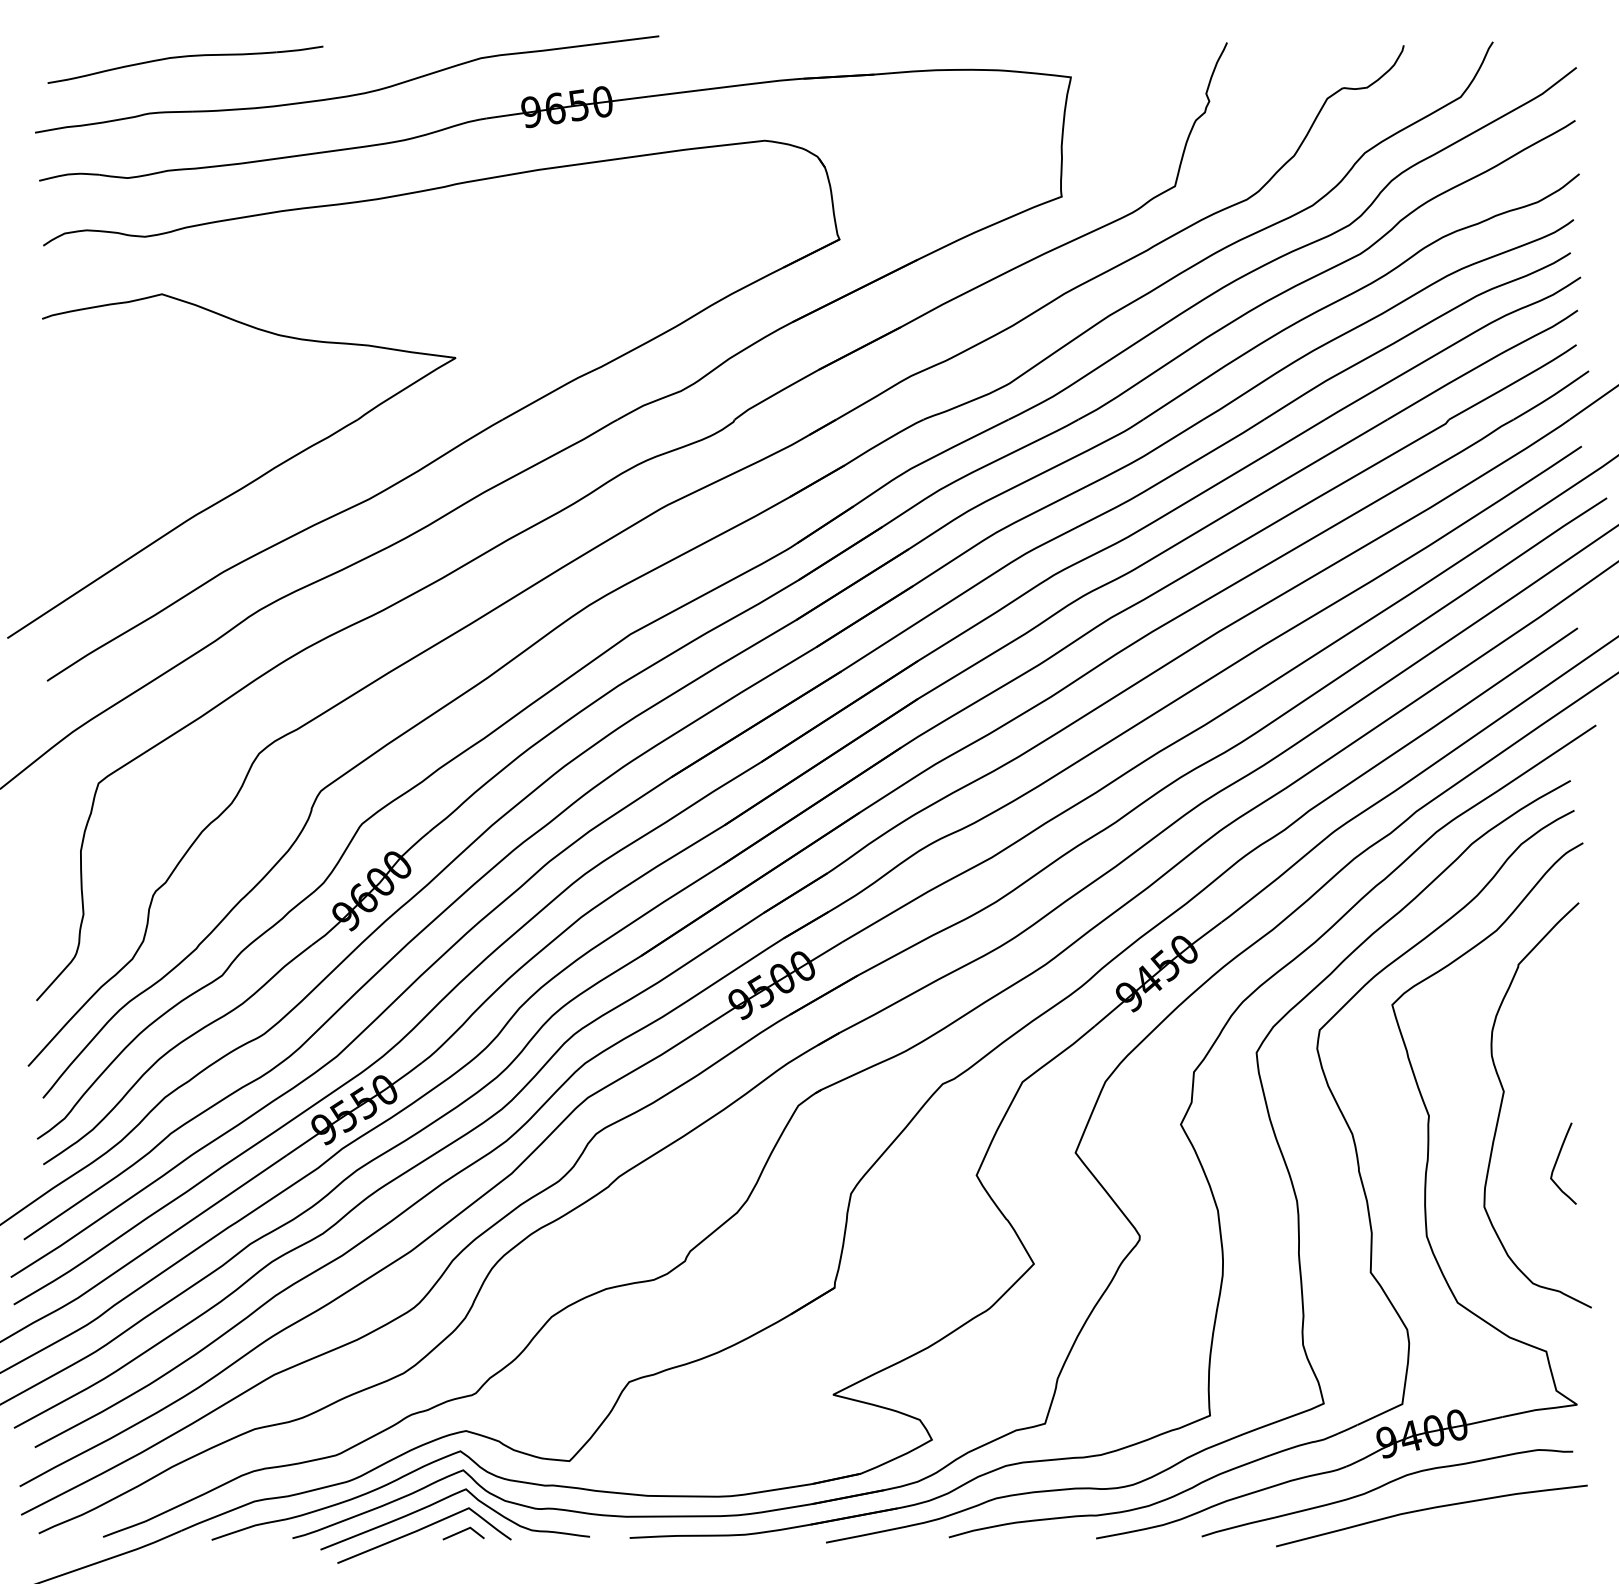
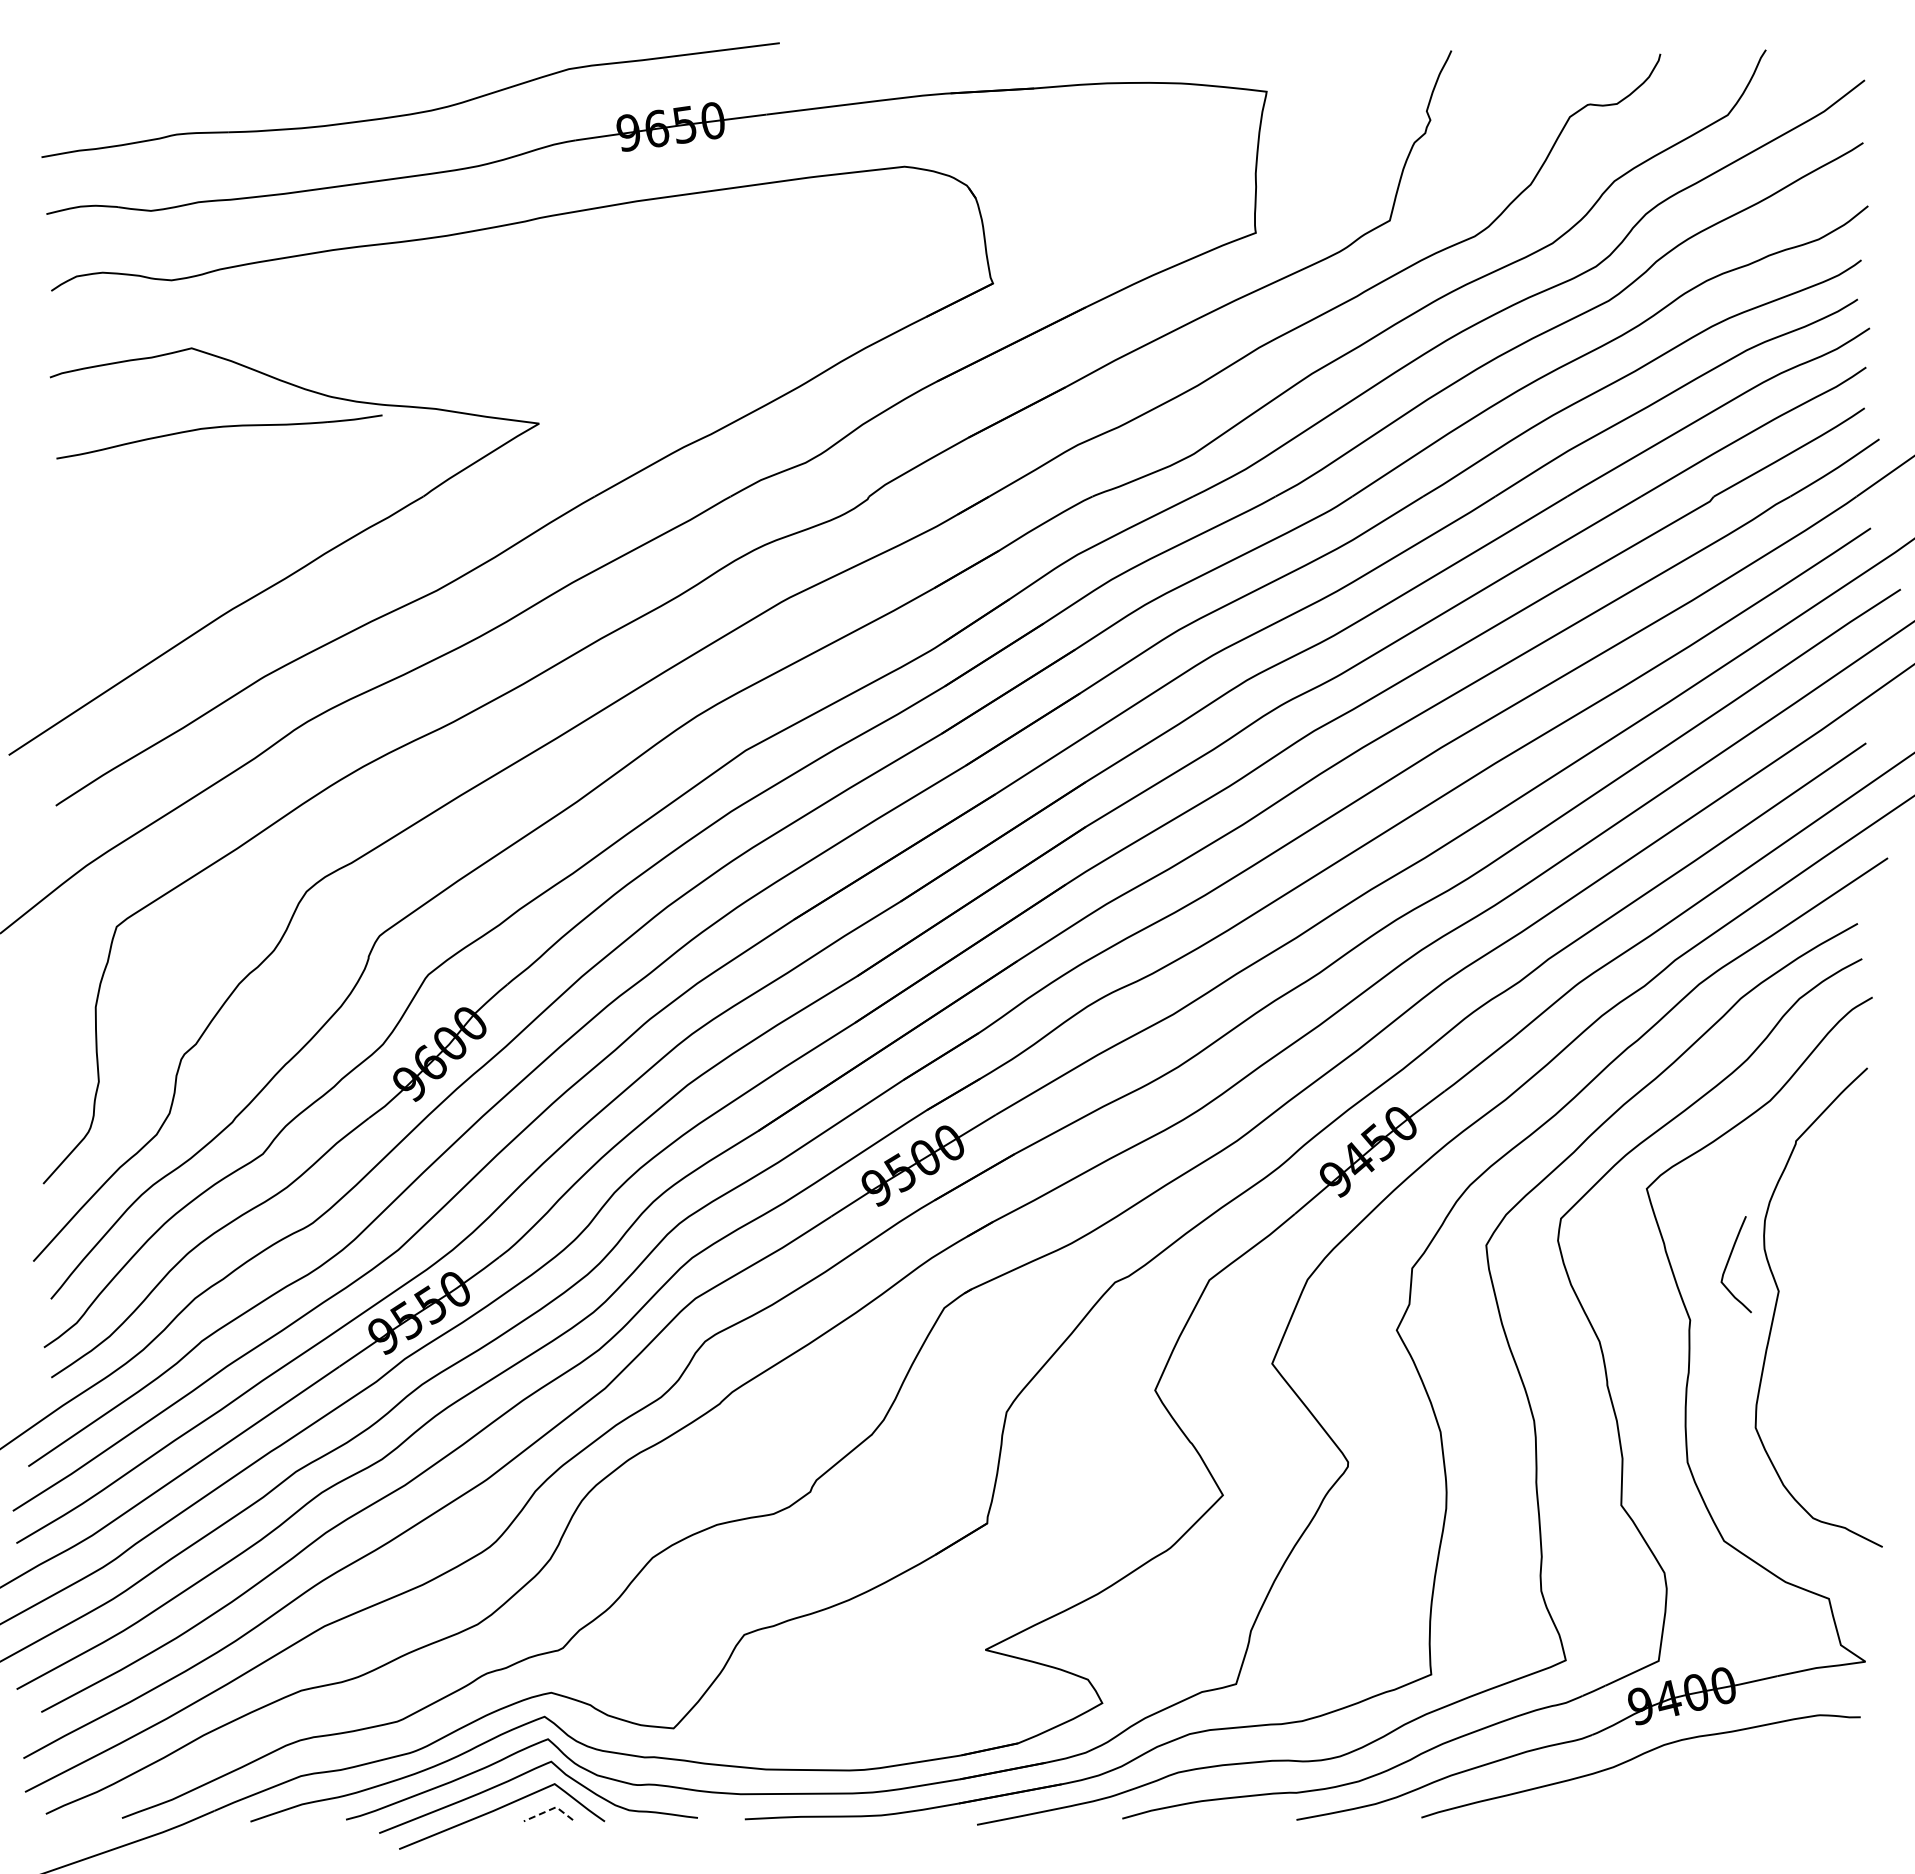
part: (183, 57) -> (217, 428), moved
curve: (1557, 1161) -> (1729, 1261), moved
curve: (1430, 1509) -> (1692, 1785), removed
line: (465, 1529) -> (550, 1809), solid -> dashed

